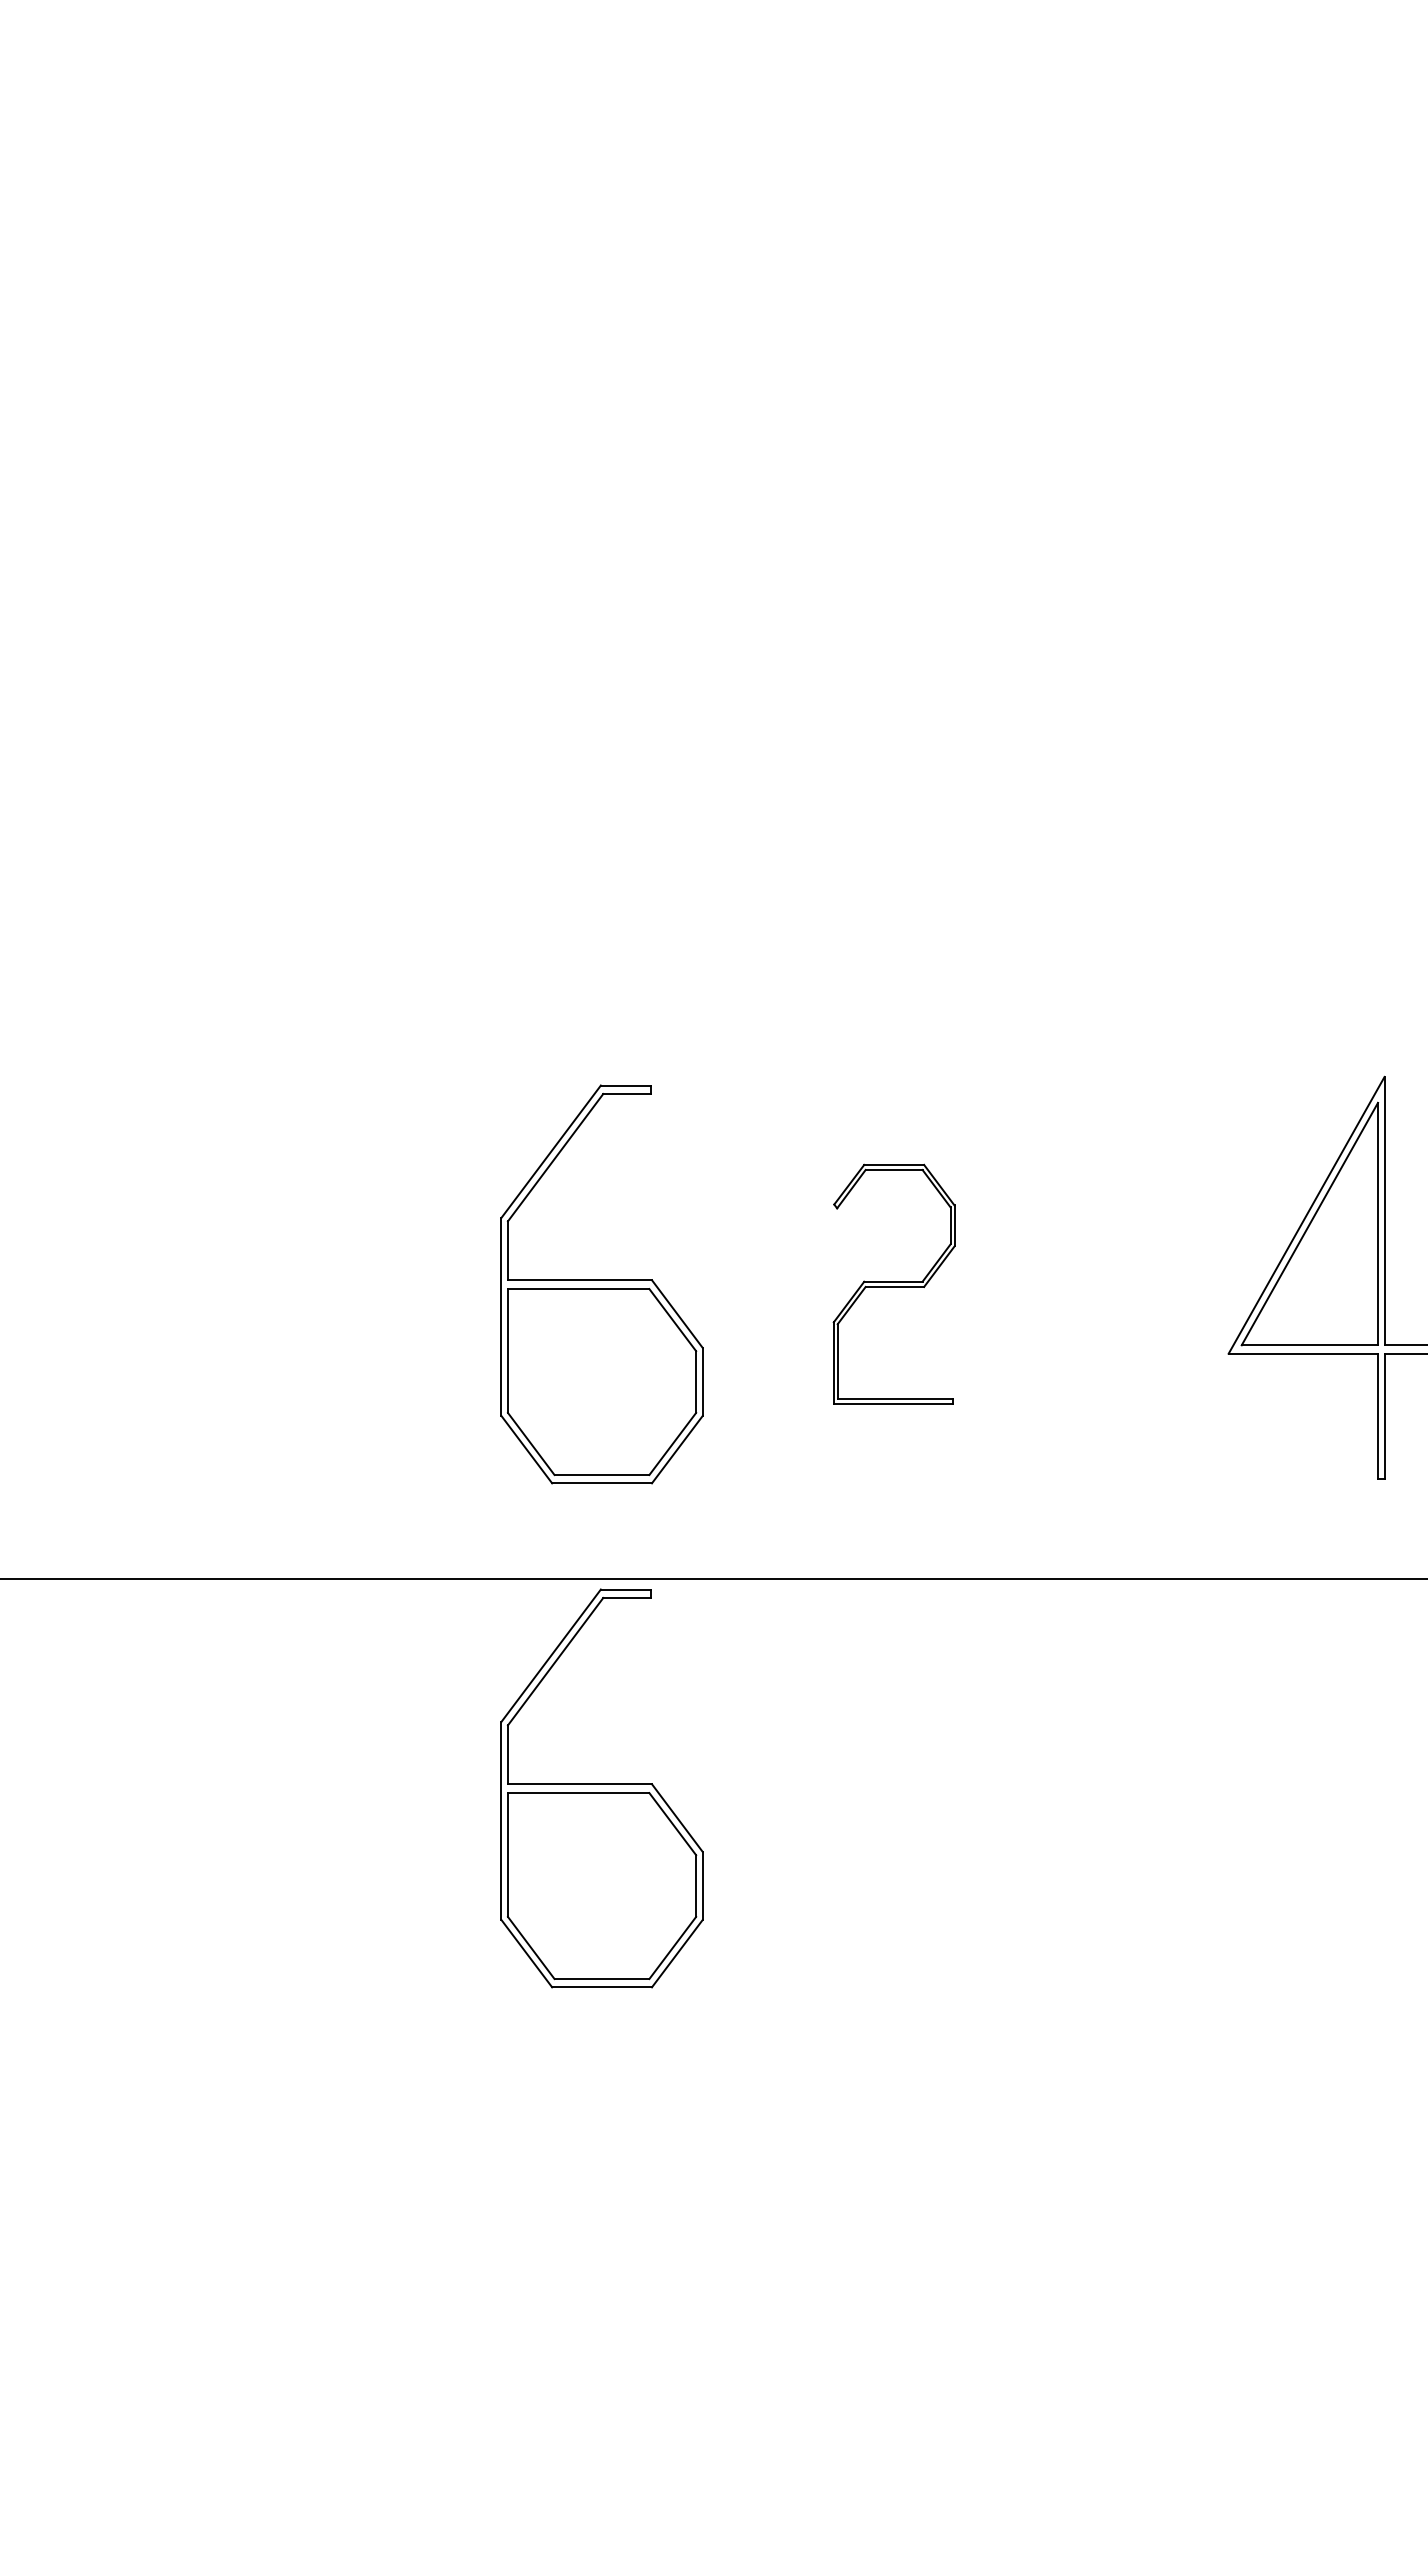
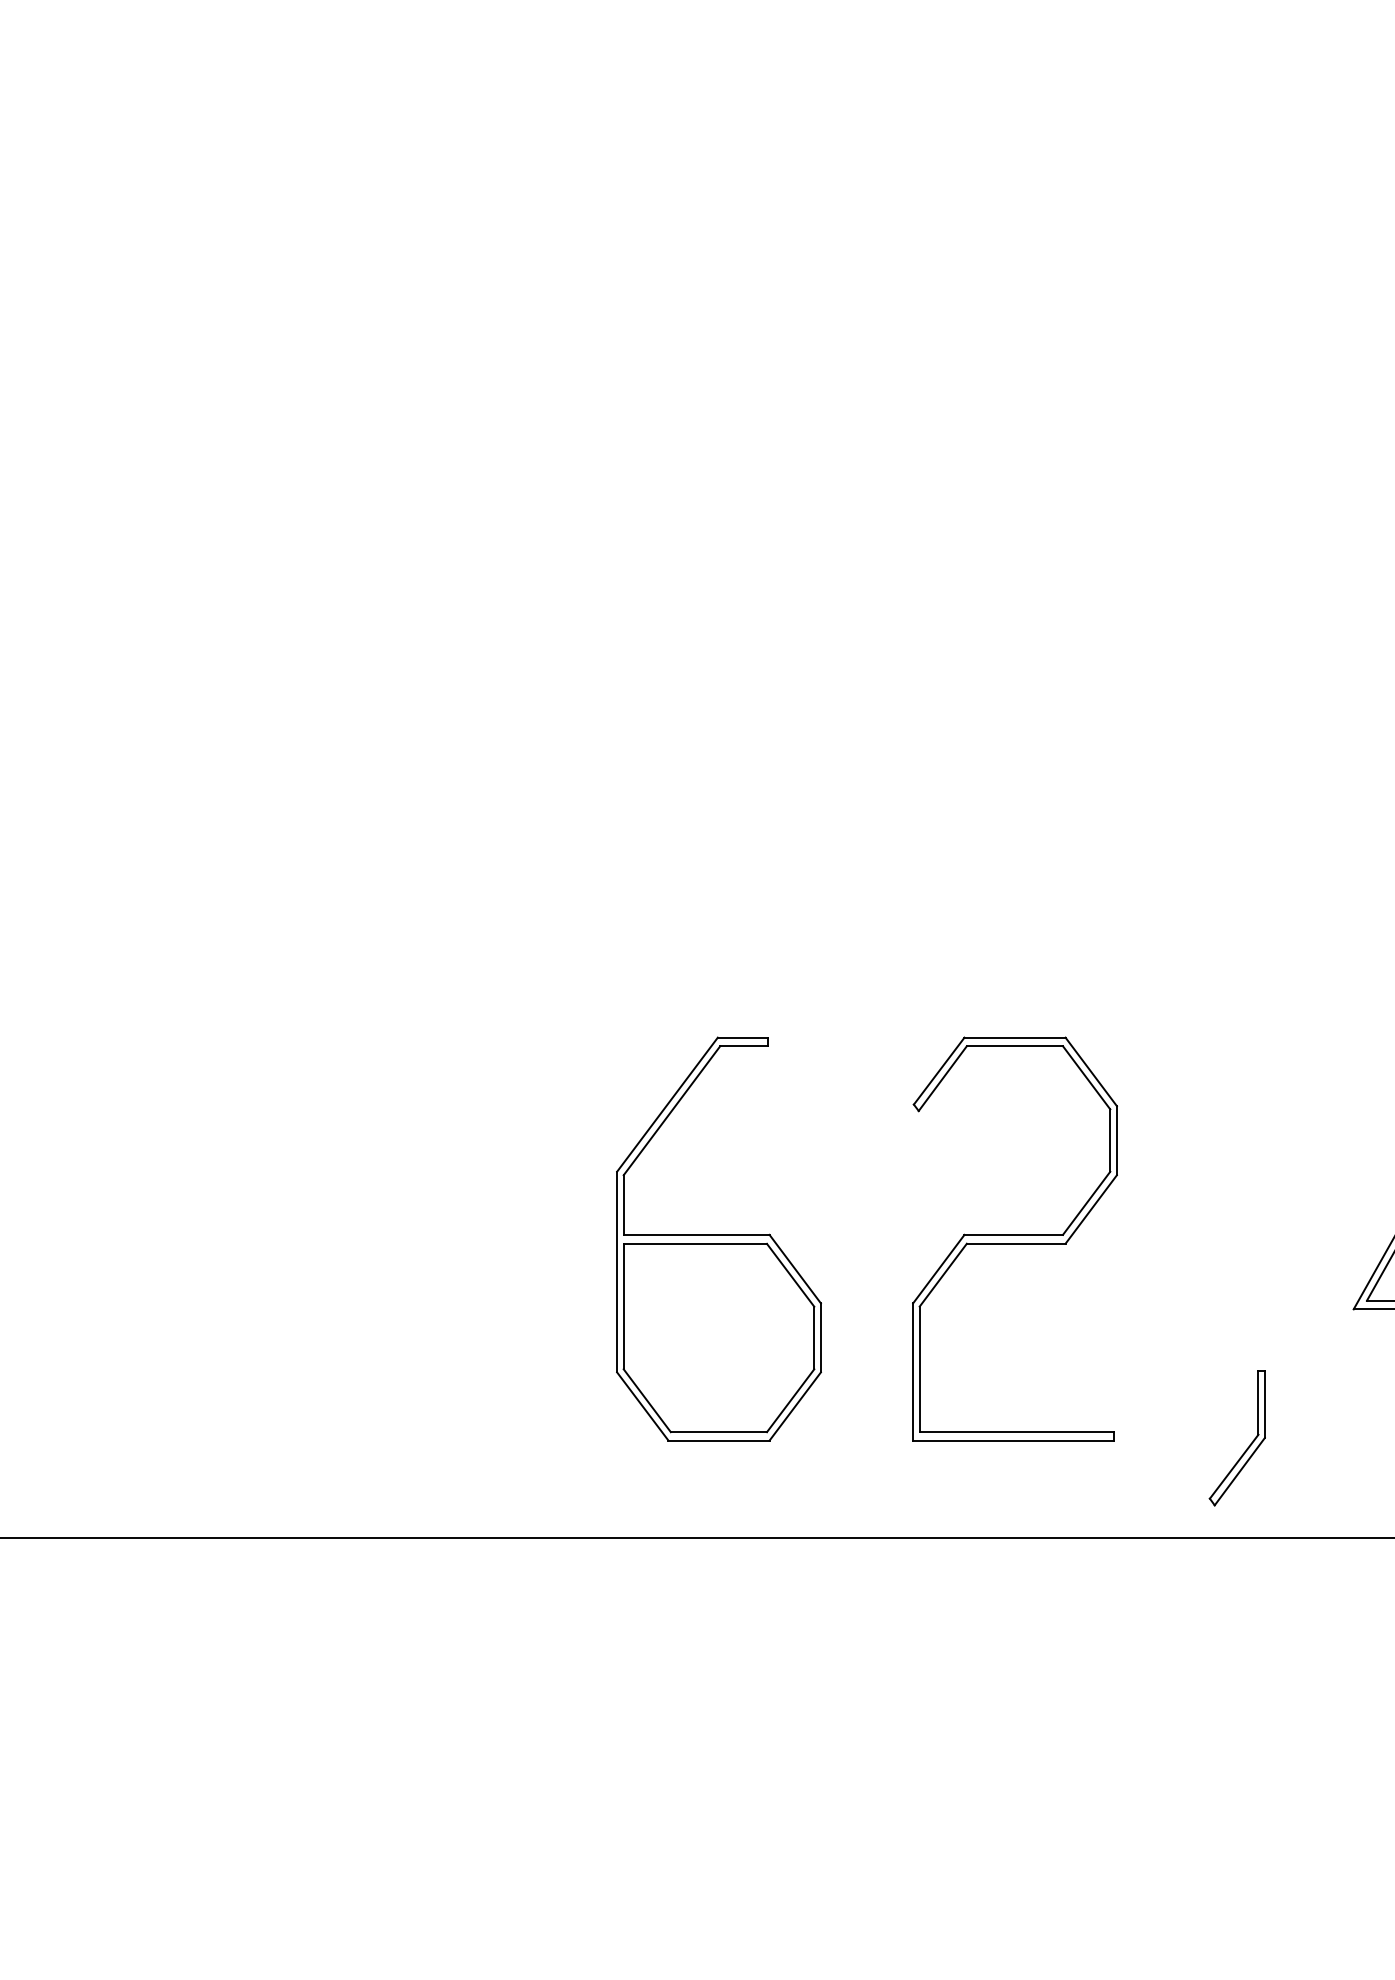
part: (893, 1283) -> (1014, 1238), size x1.67
part: (1125, 1487) -> (1249, 1444), added
part: (601, 1788) -> (718, 1749), removed

